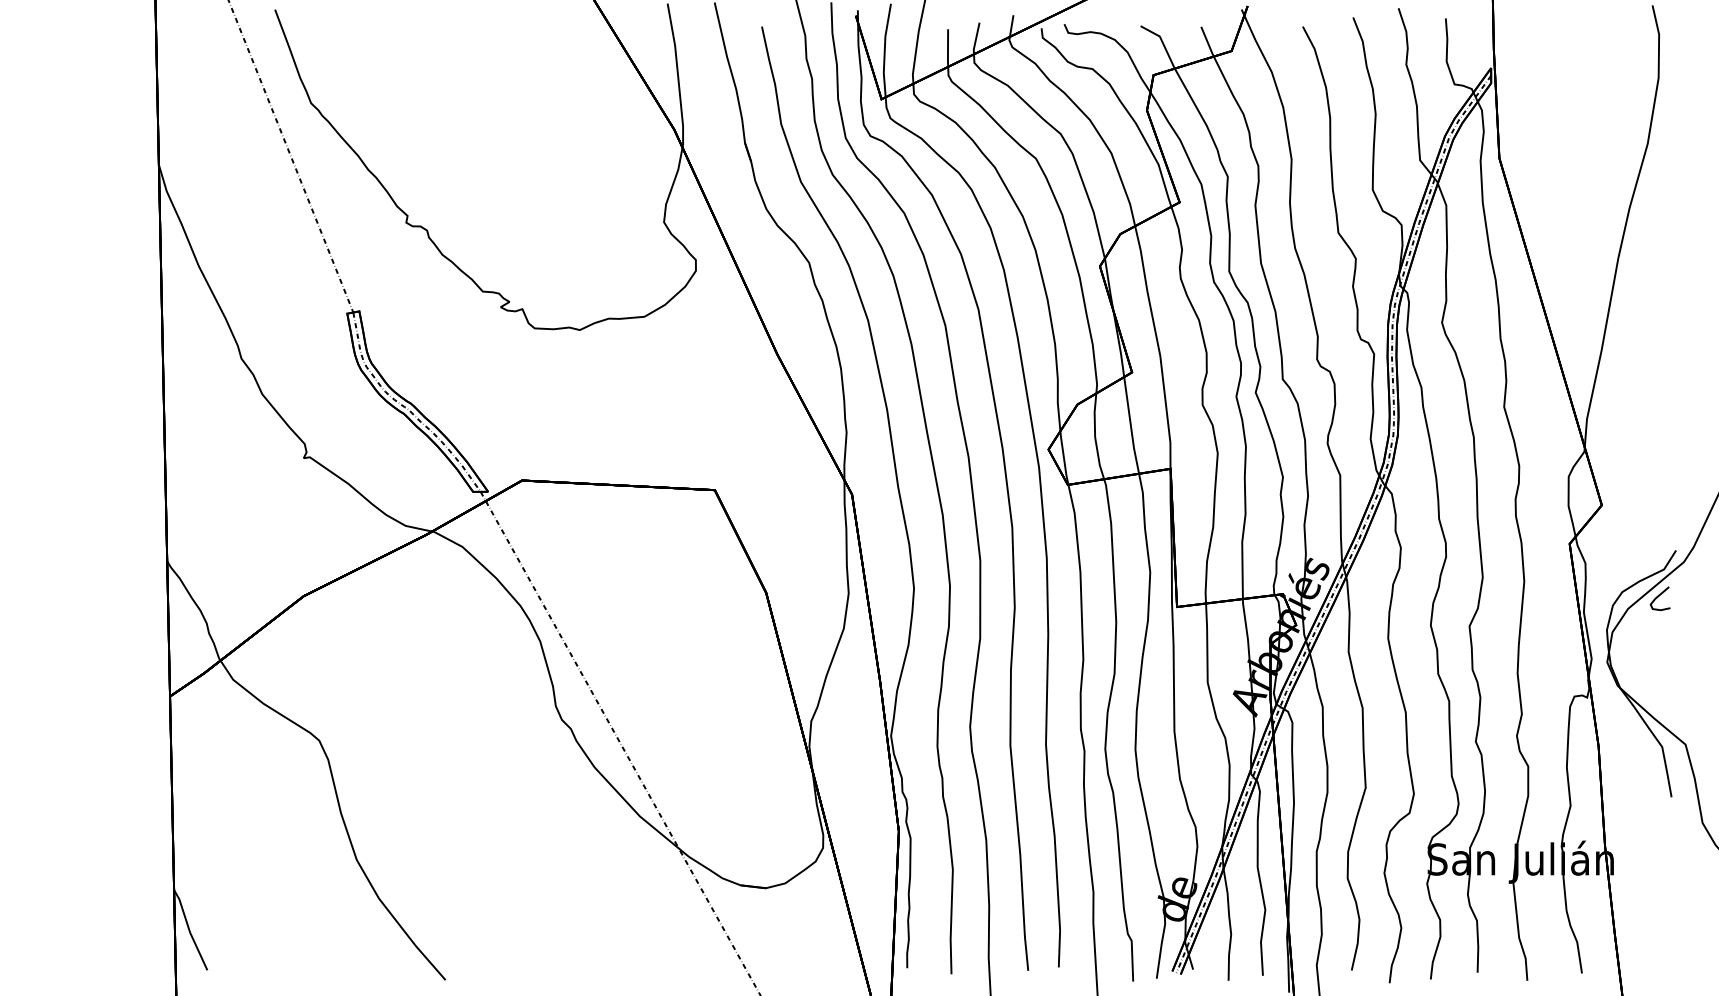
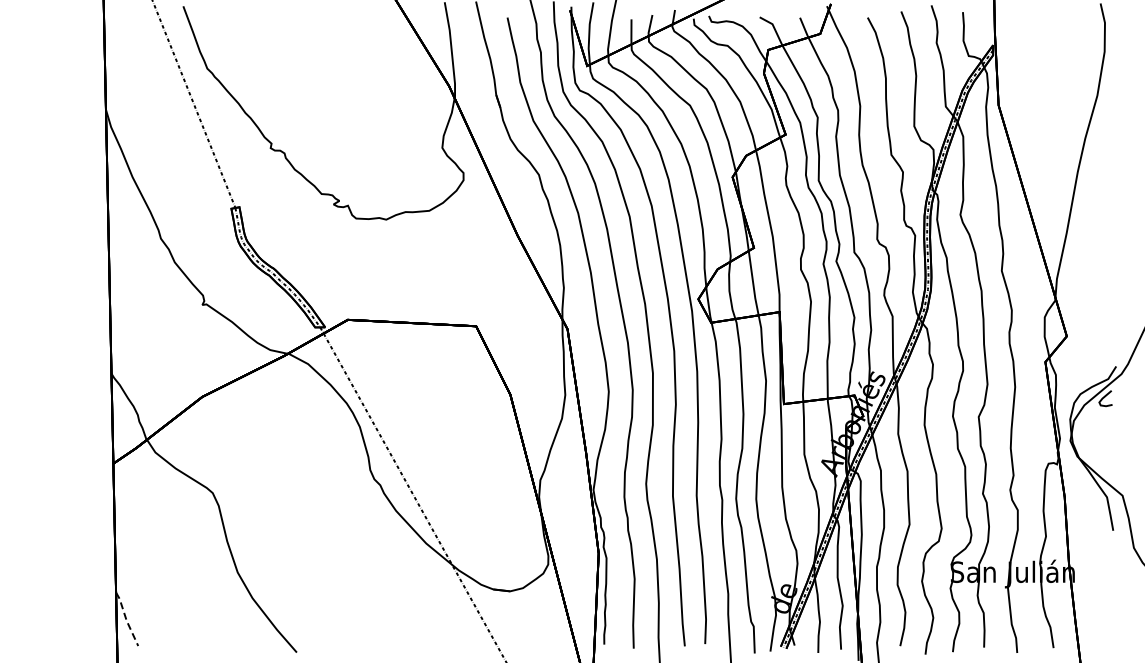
line: (189, 930) -> (126, 619), solid -> dashed

